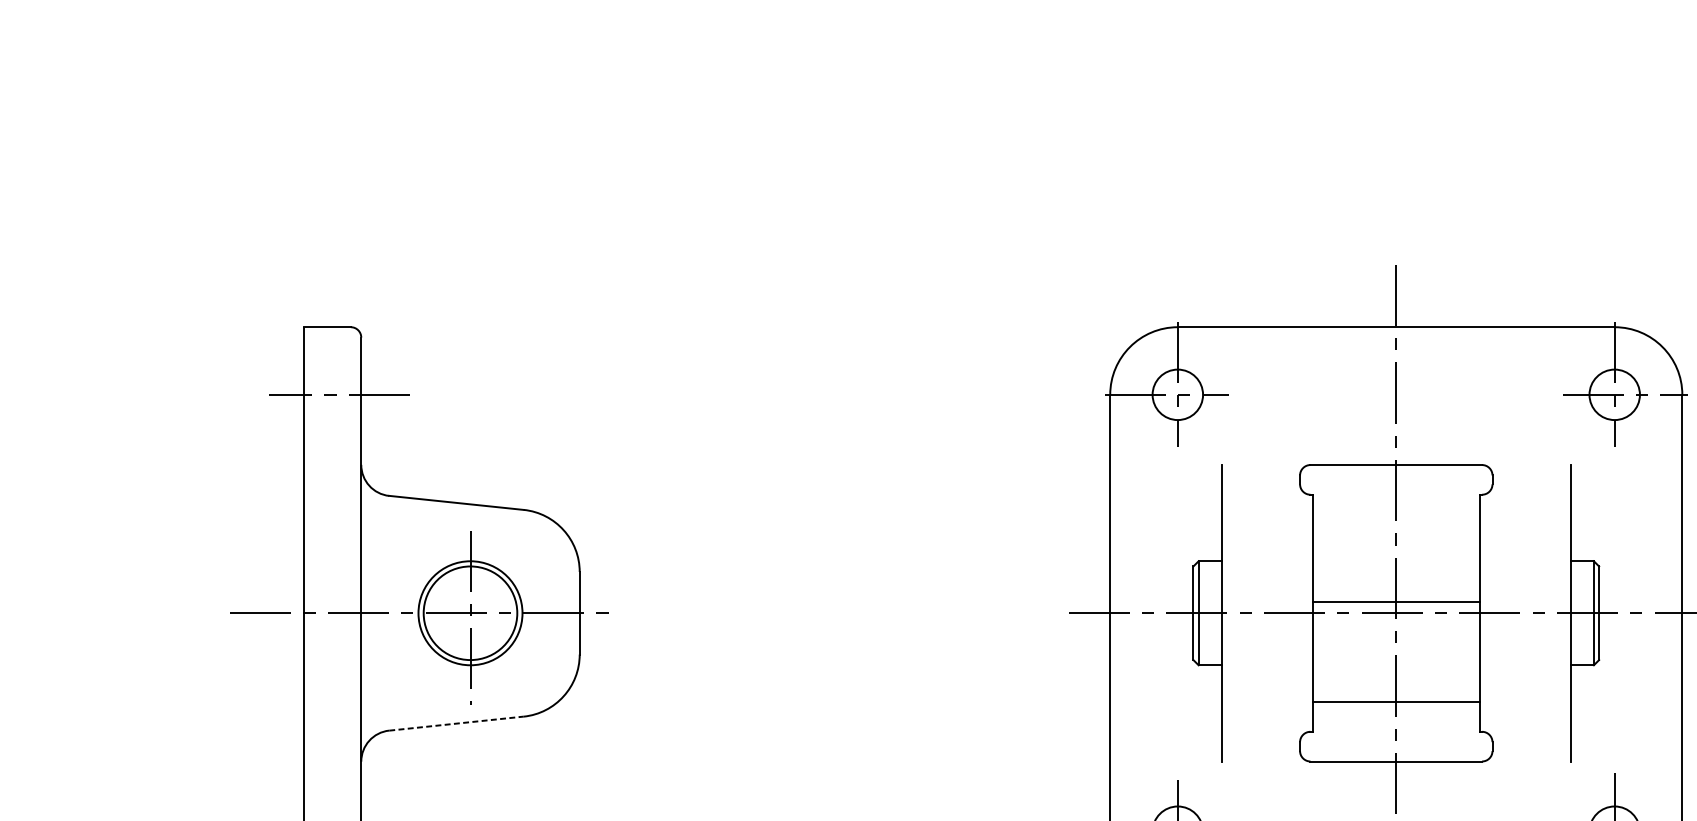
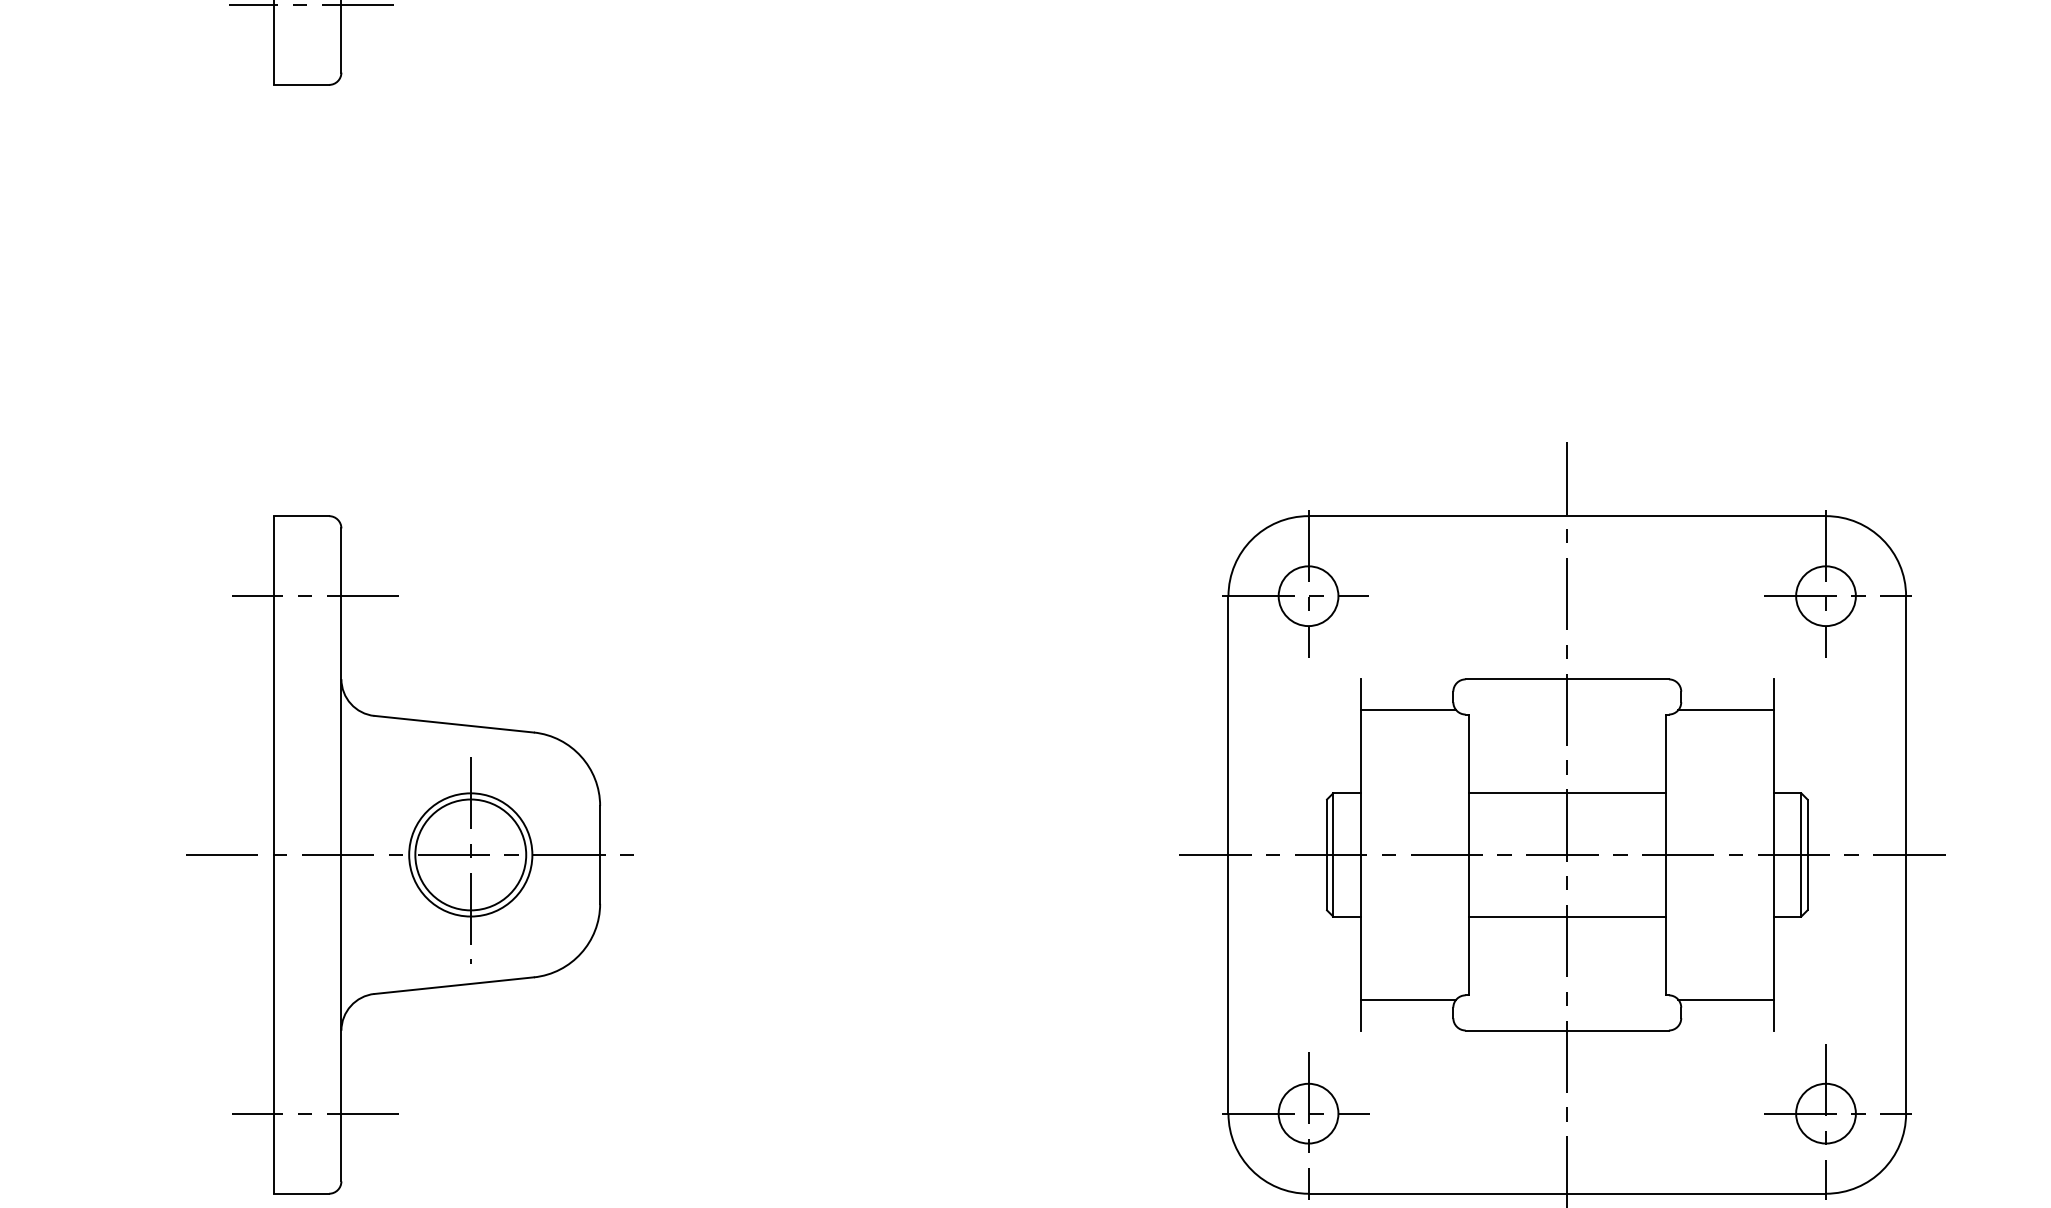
line: (1262, 491) -> (1408, 710), added
line: (1529, 491) -> (1725, 710), added
line: (1395, 601) -> (1566, 793), moved
line: (1395, 702) -> (1566, 916), moved
line: (456, 723) -> (454, 985), dashed -> solid
line: (1262, 735) -> (1408, 999), added
line: (1529, 735) -> (1725, 999), added

